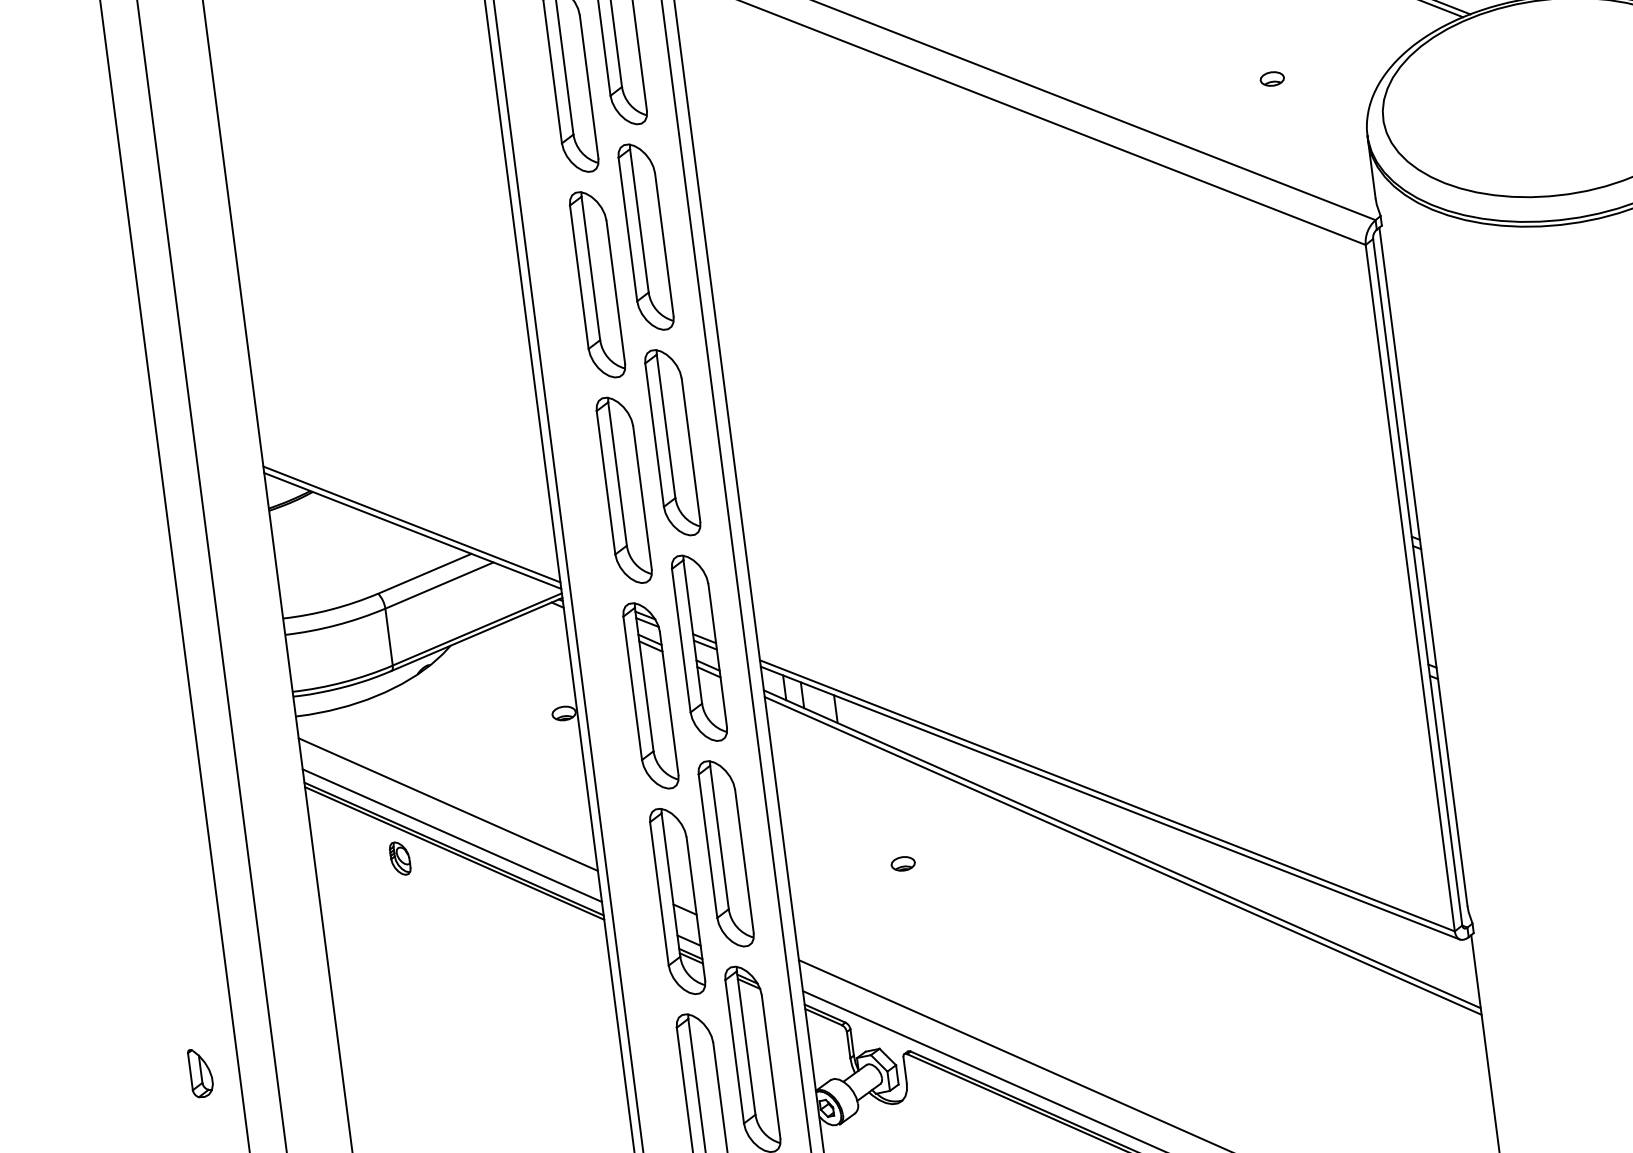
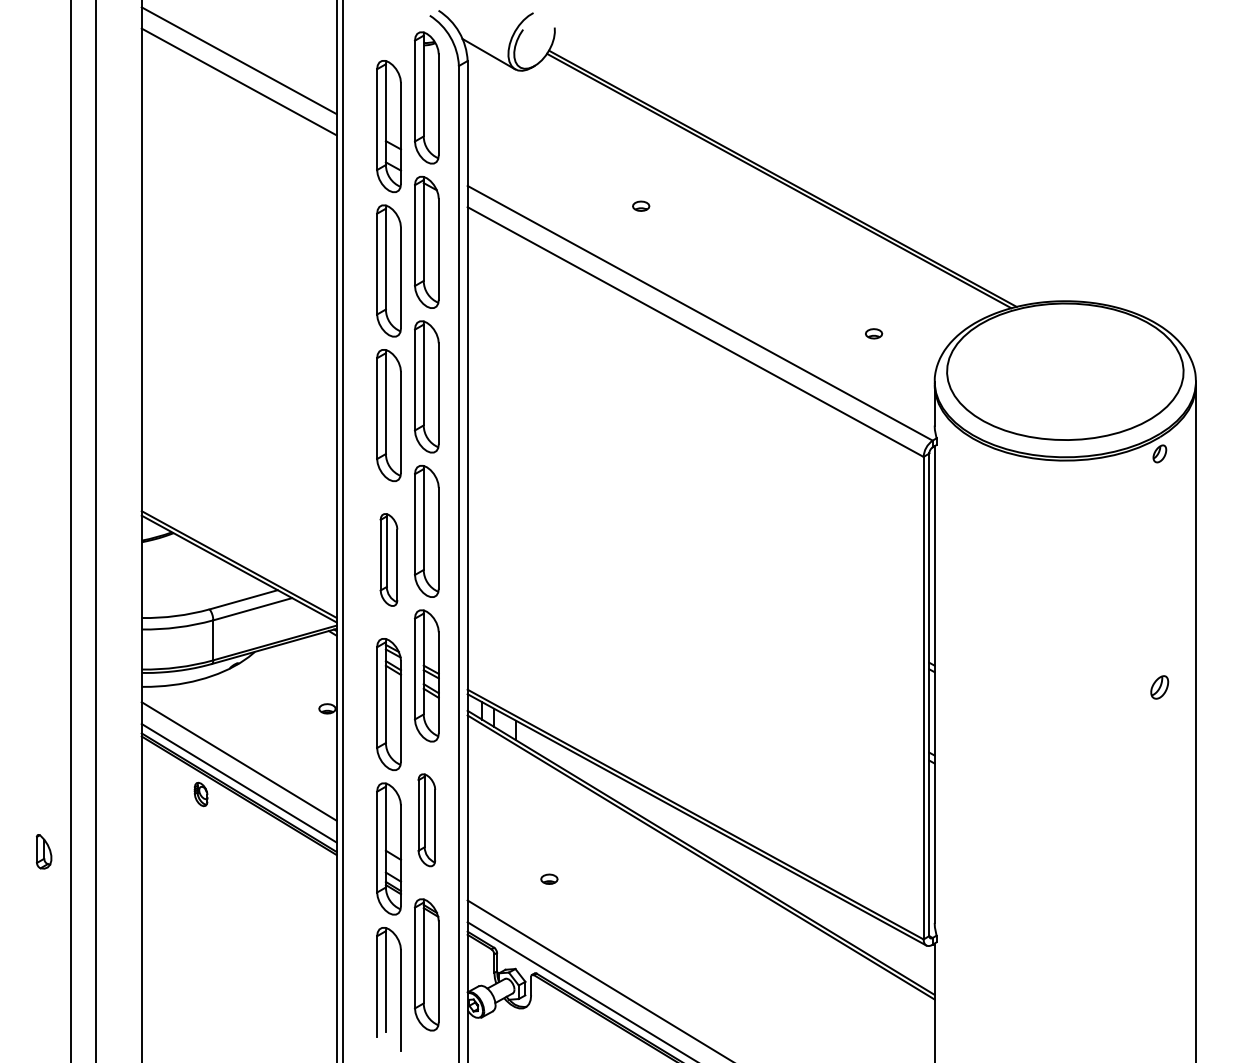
part: (623, 489) -> (388, 559), size x0.7
part: (725, 852) -> (426, 819), size x0.7
part: (903, 862) -> (549, 878), moved
part: (200, 1072) -> (43, 851), moved

